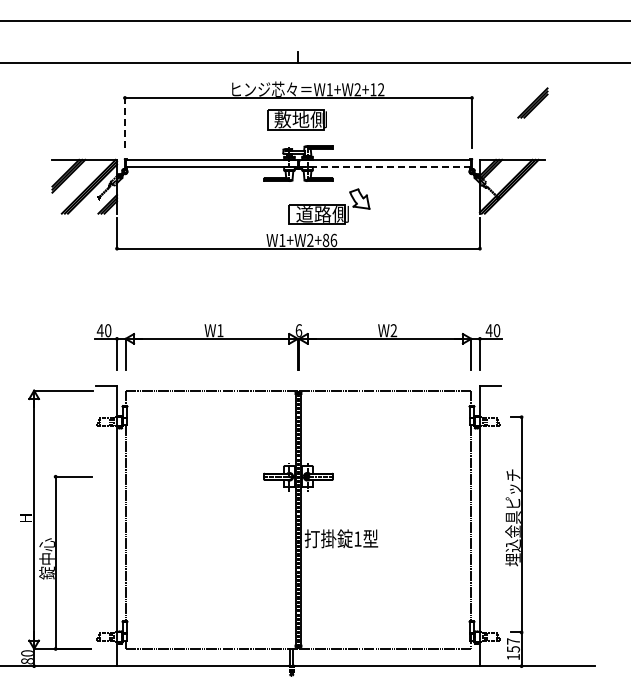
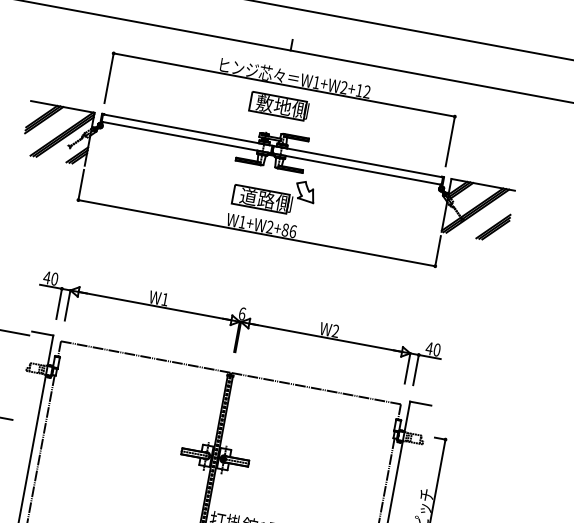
part: (532, 102) -> (493, 225), moved
line: (124, 122) -> (108, 77), dashed -> solid
line: (385, 167) -> (357, 169), dashed -> solid
part: (329, 206) -> (274, 193), moved

